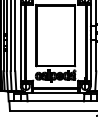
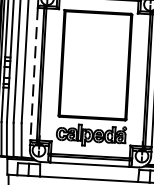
line: (20, 43) -> (33, 75), solid -> dashed

